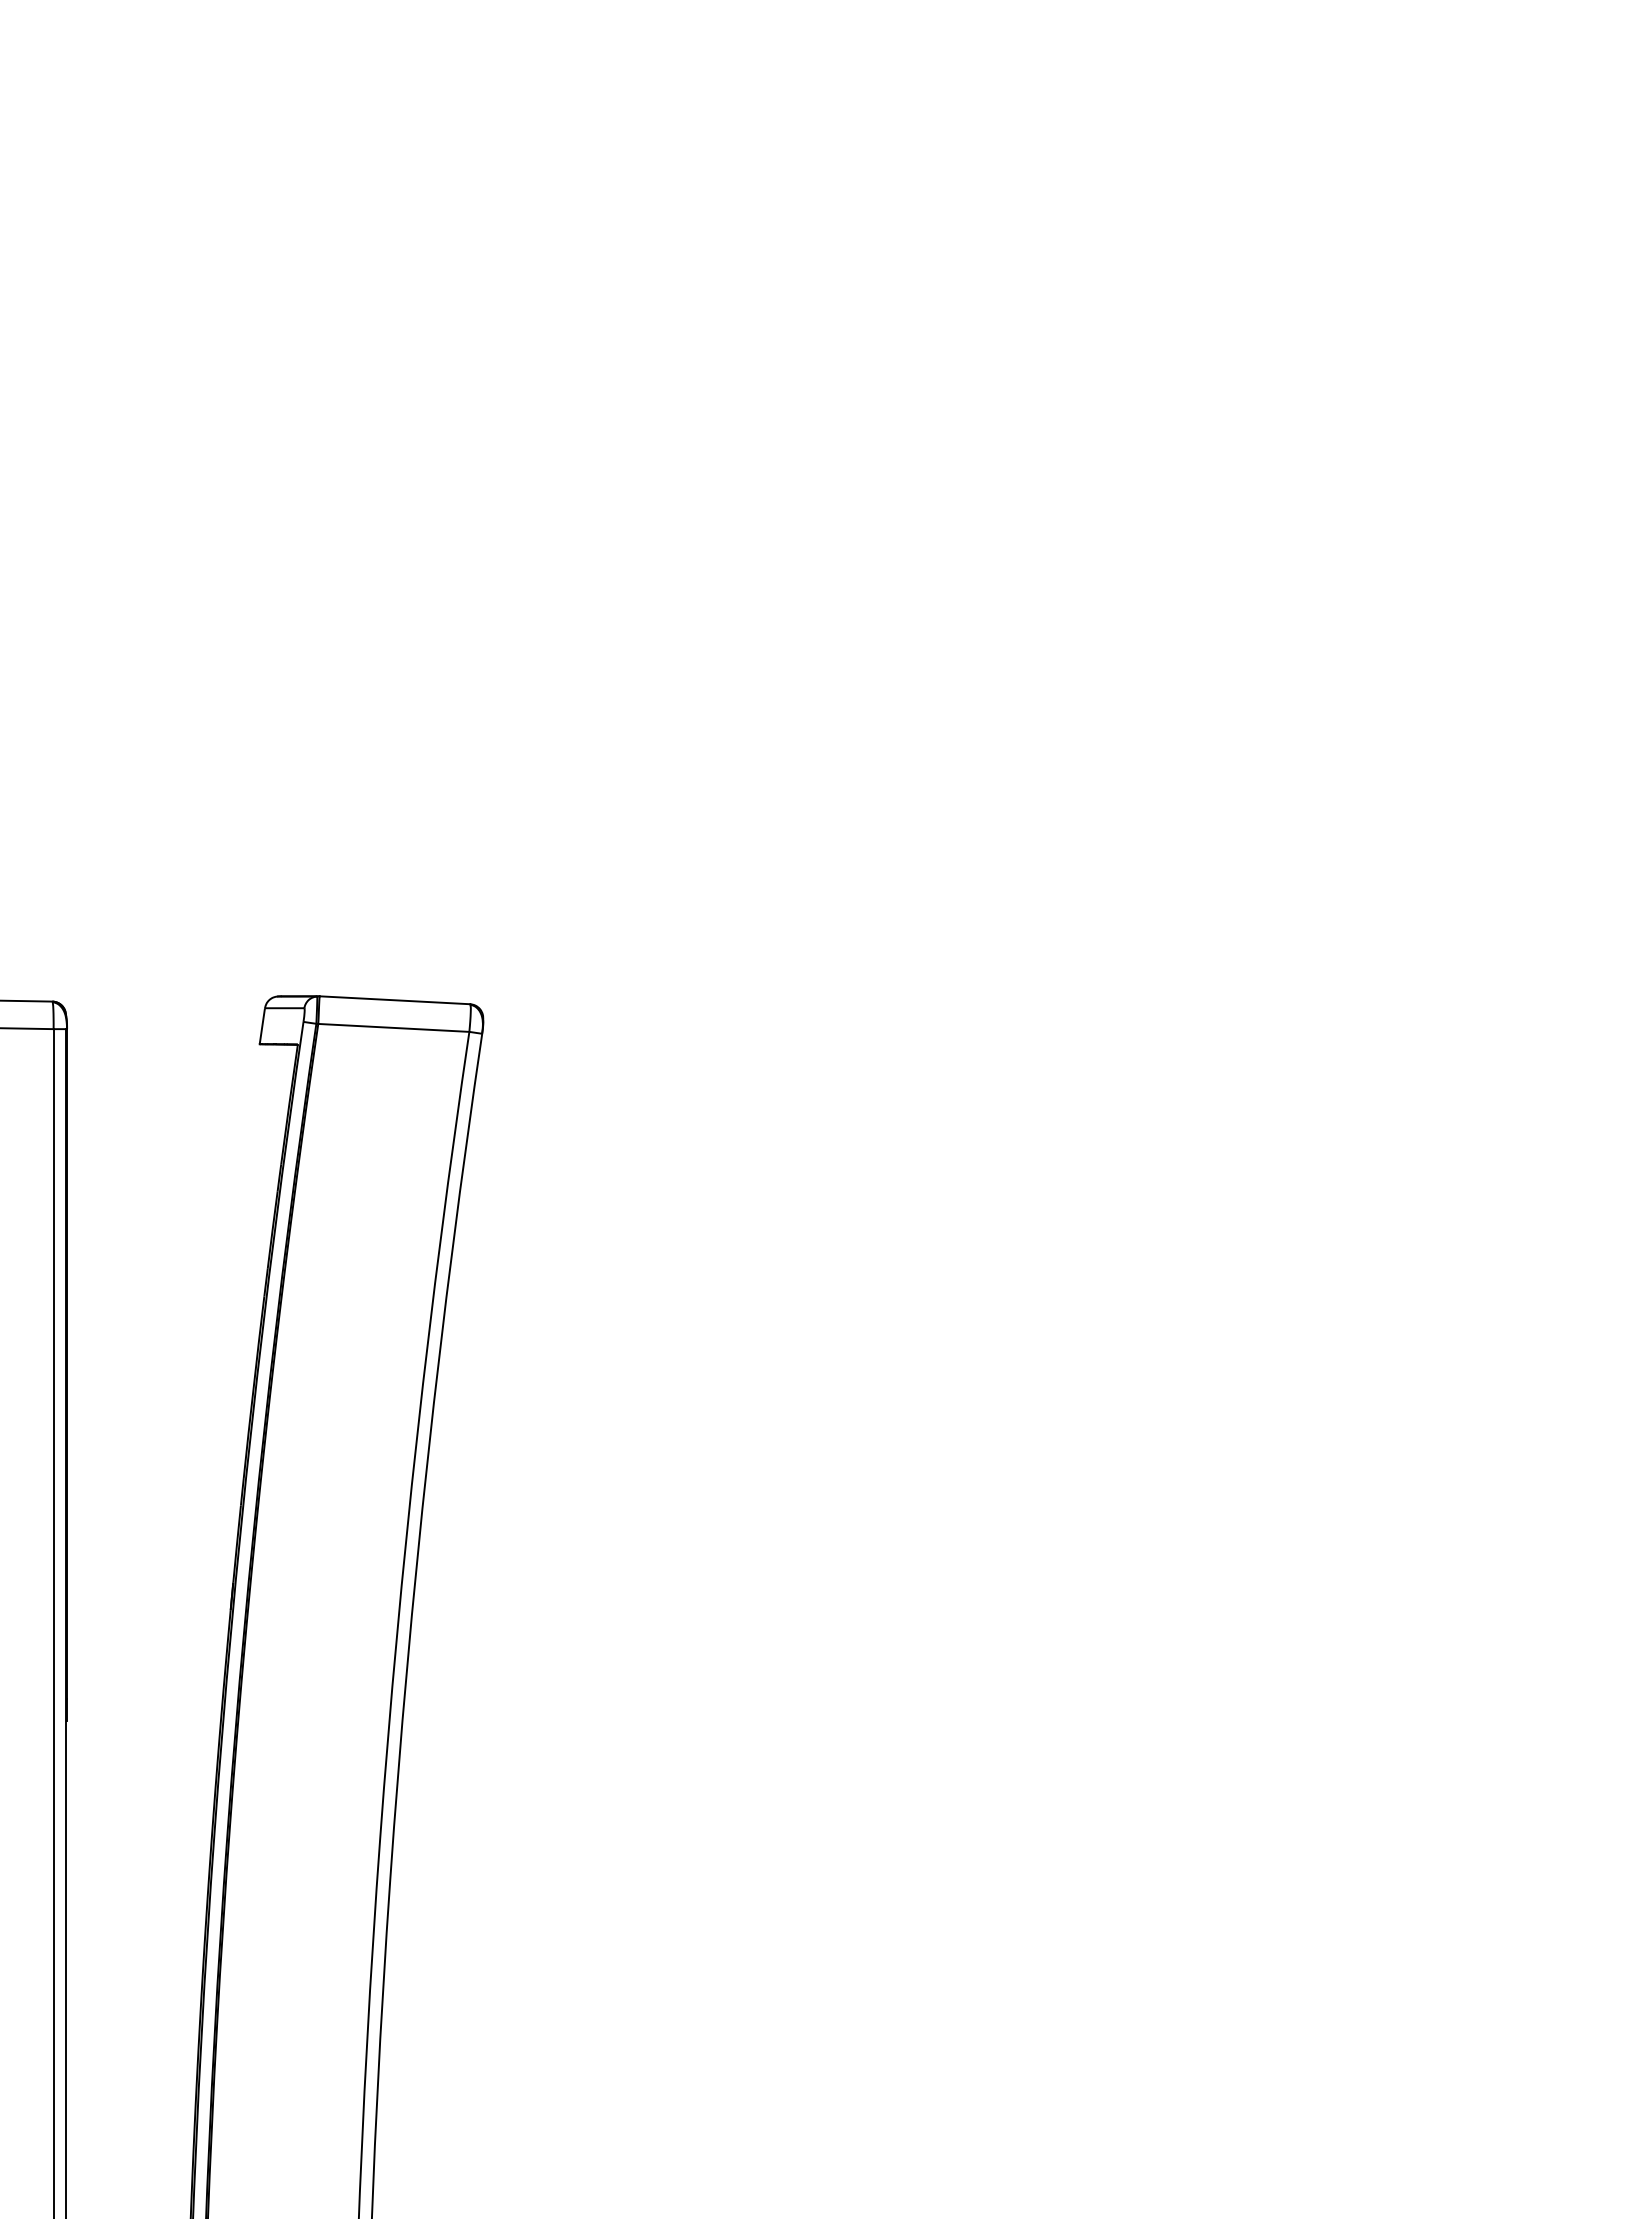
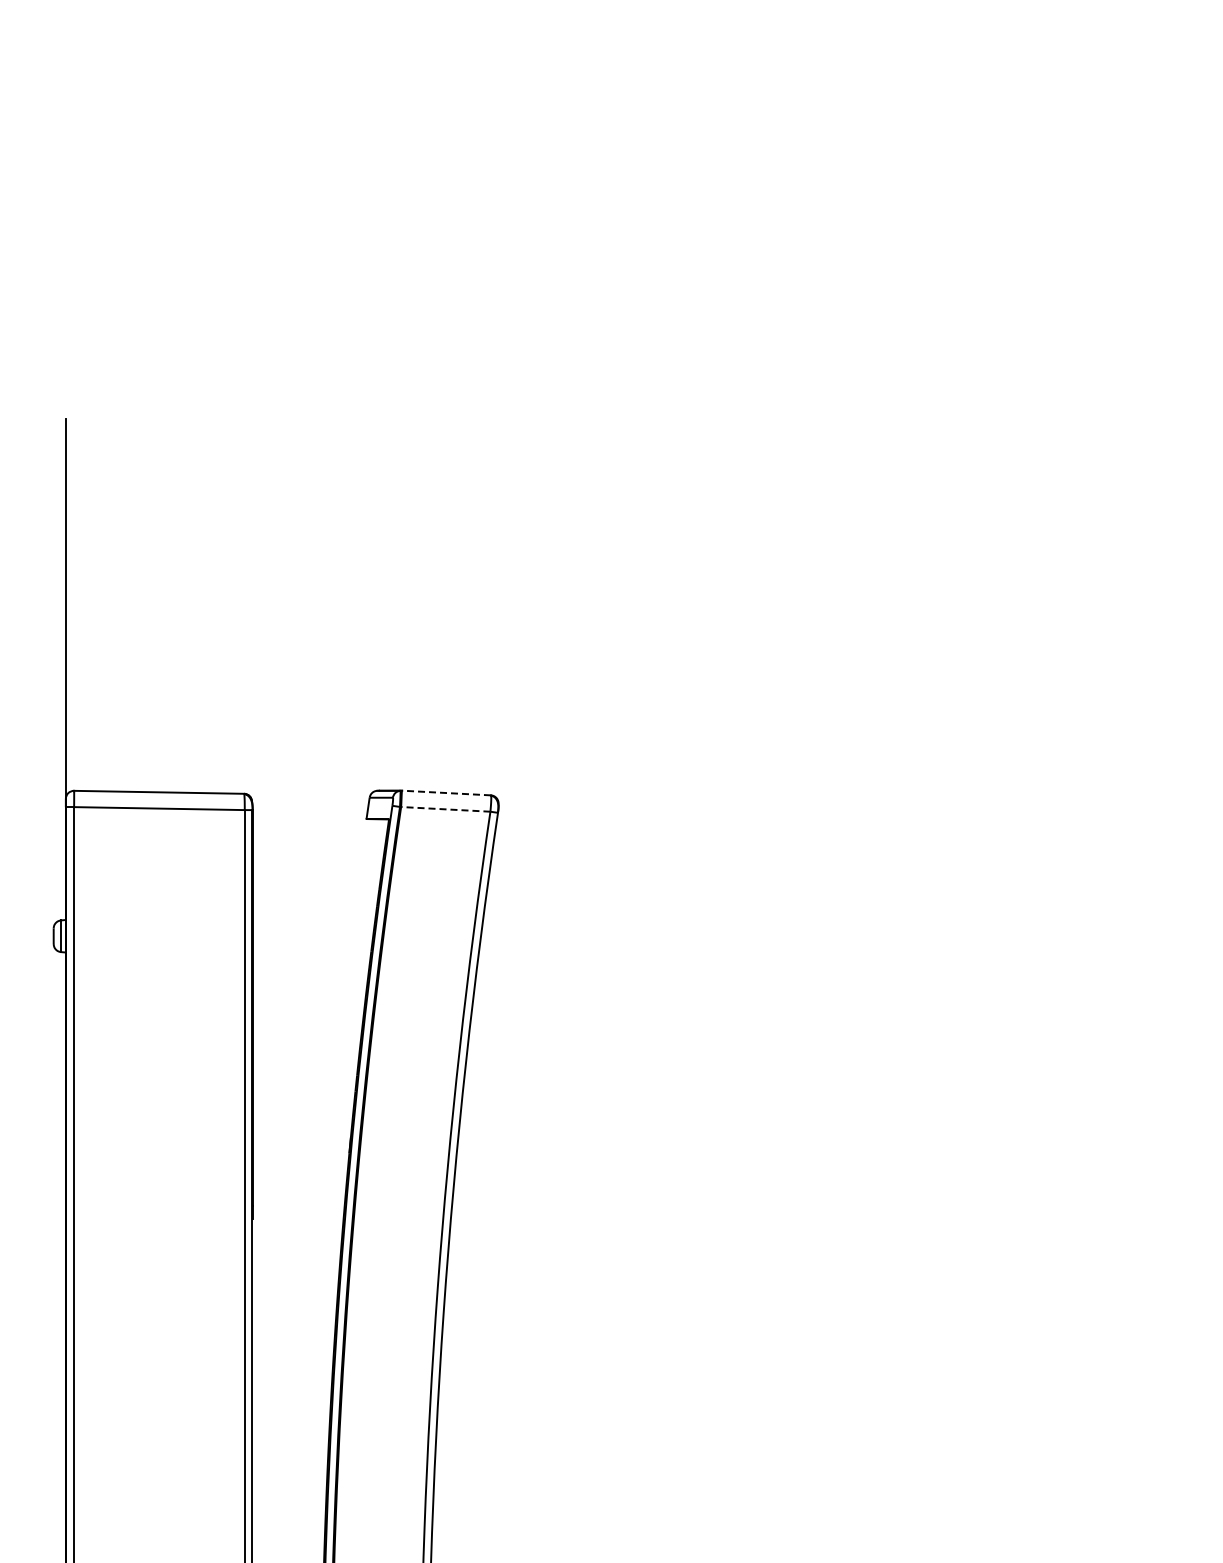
line: (395, 1001) -> (446, 793), solid -> dashed
line: (393, 1028) -> (445, 809), solid -> dashed

